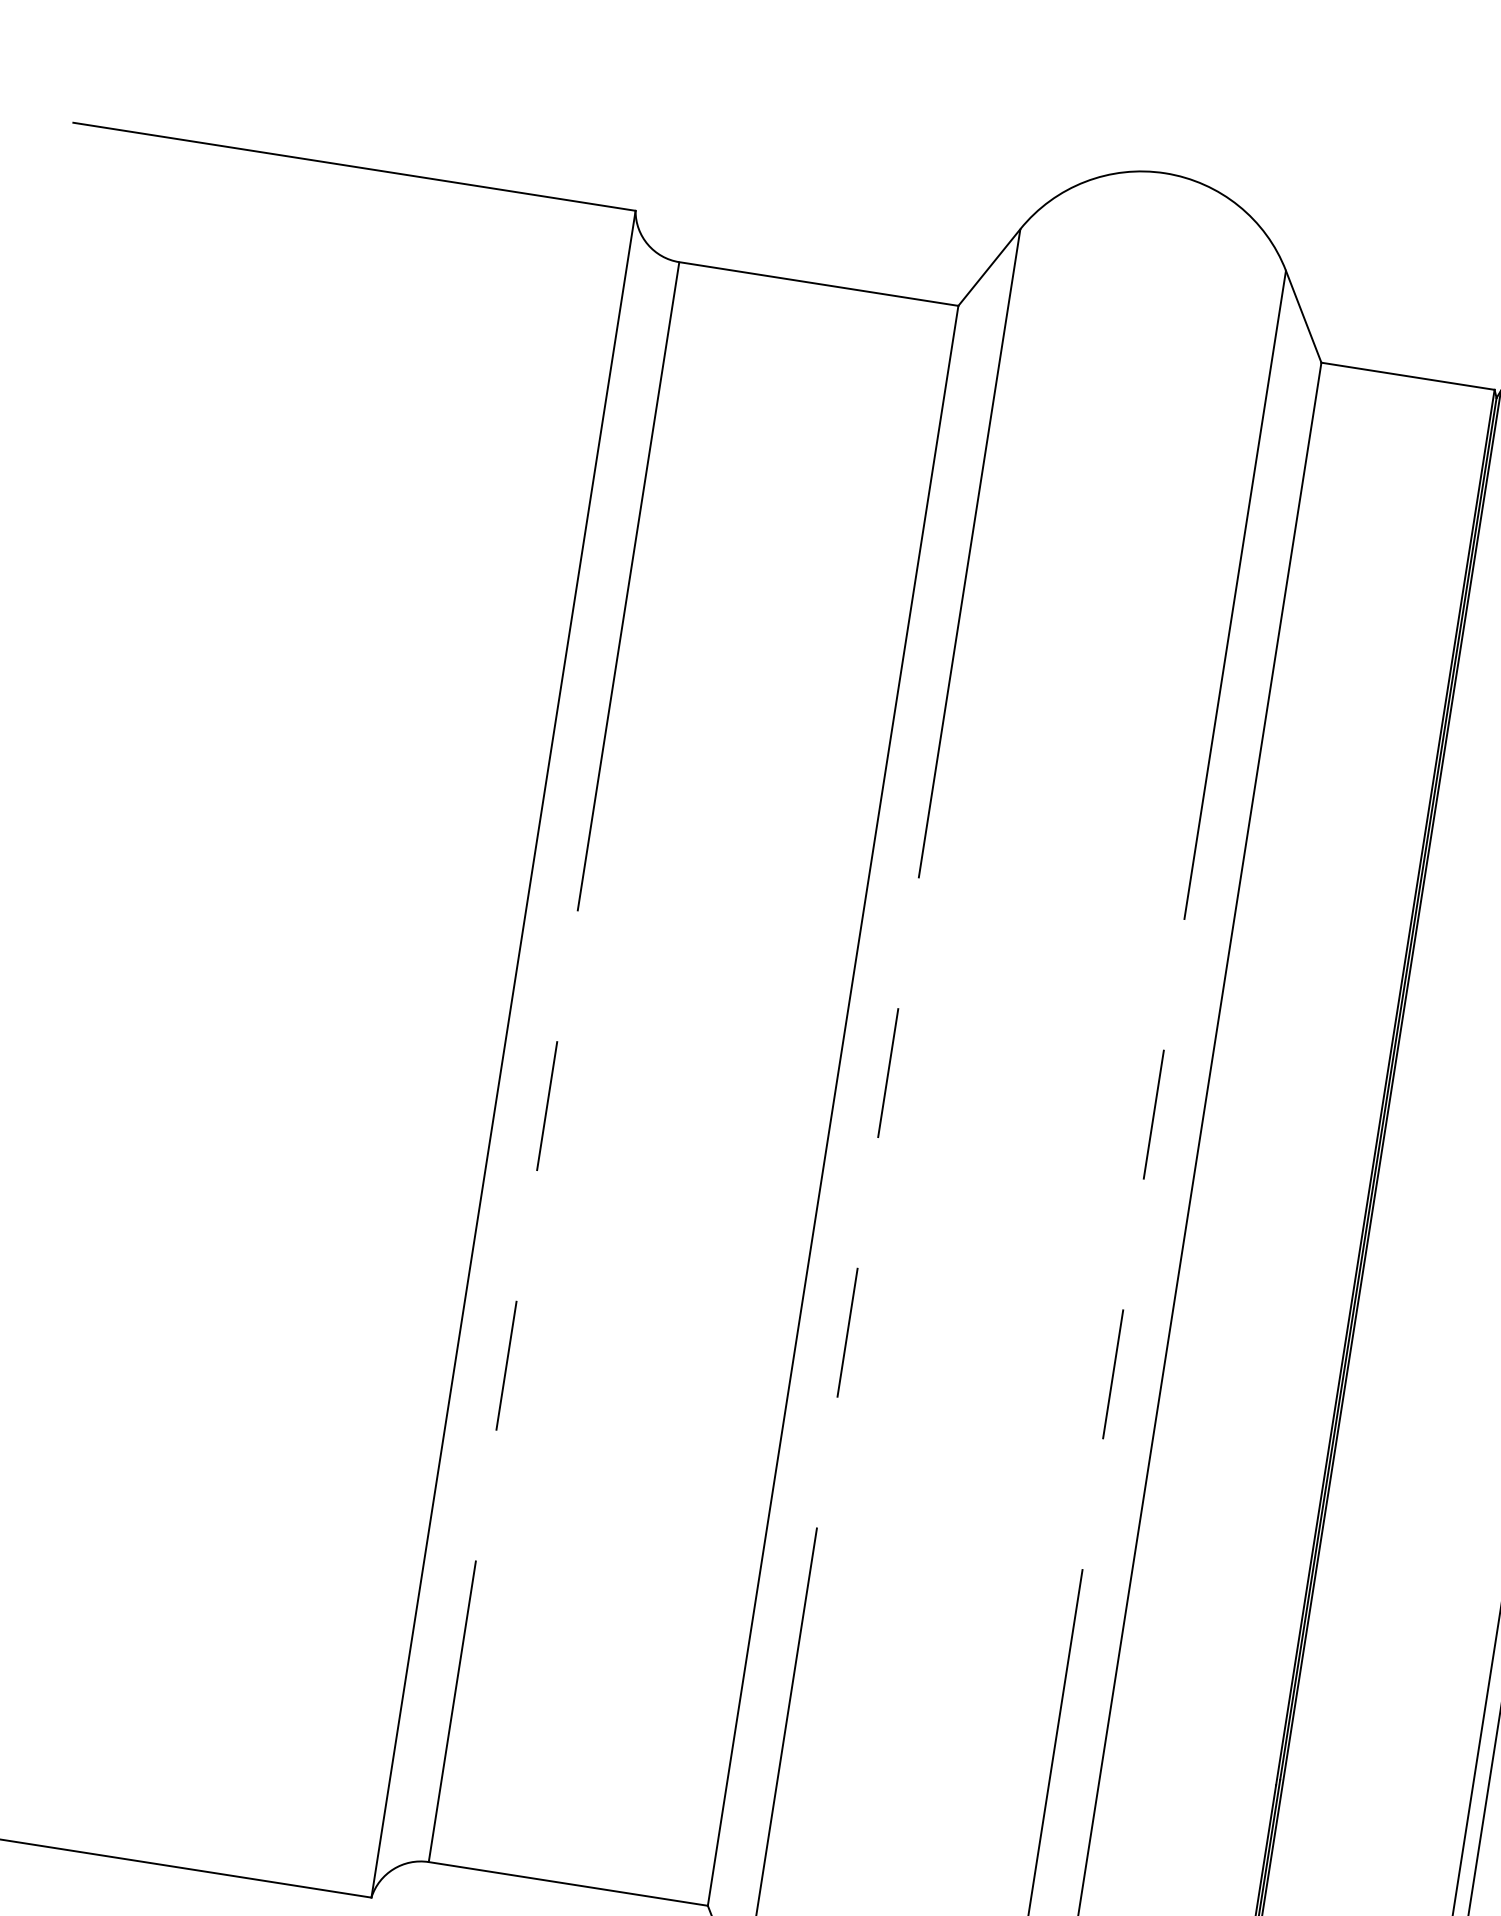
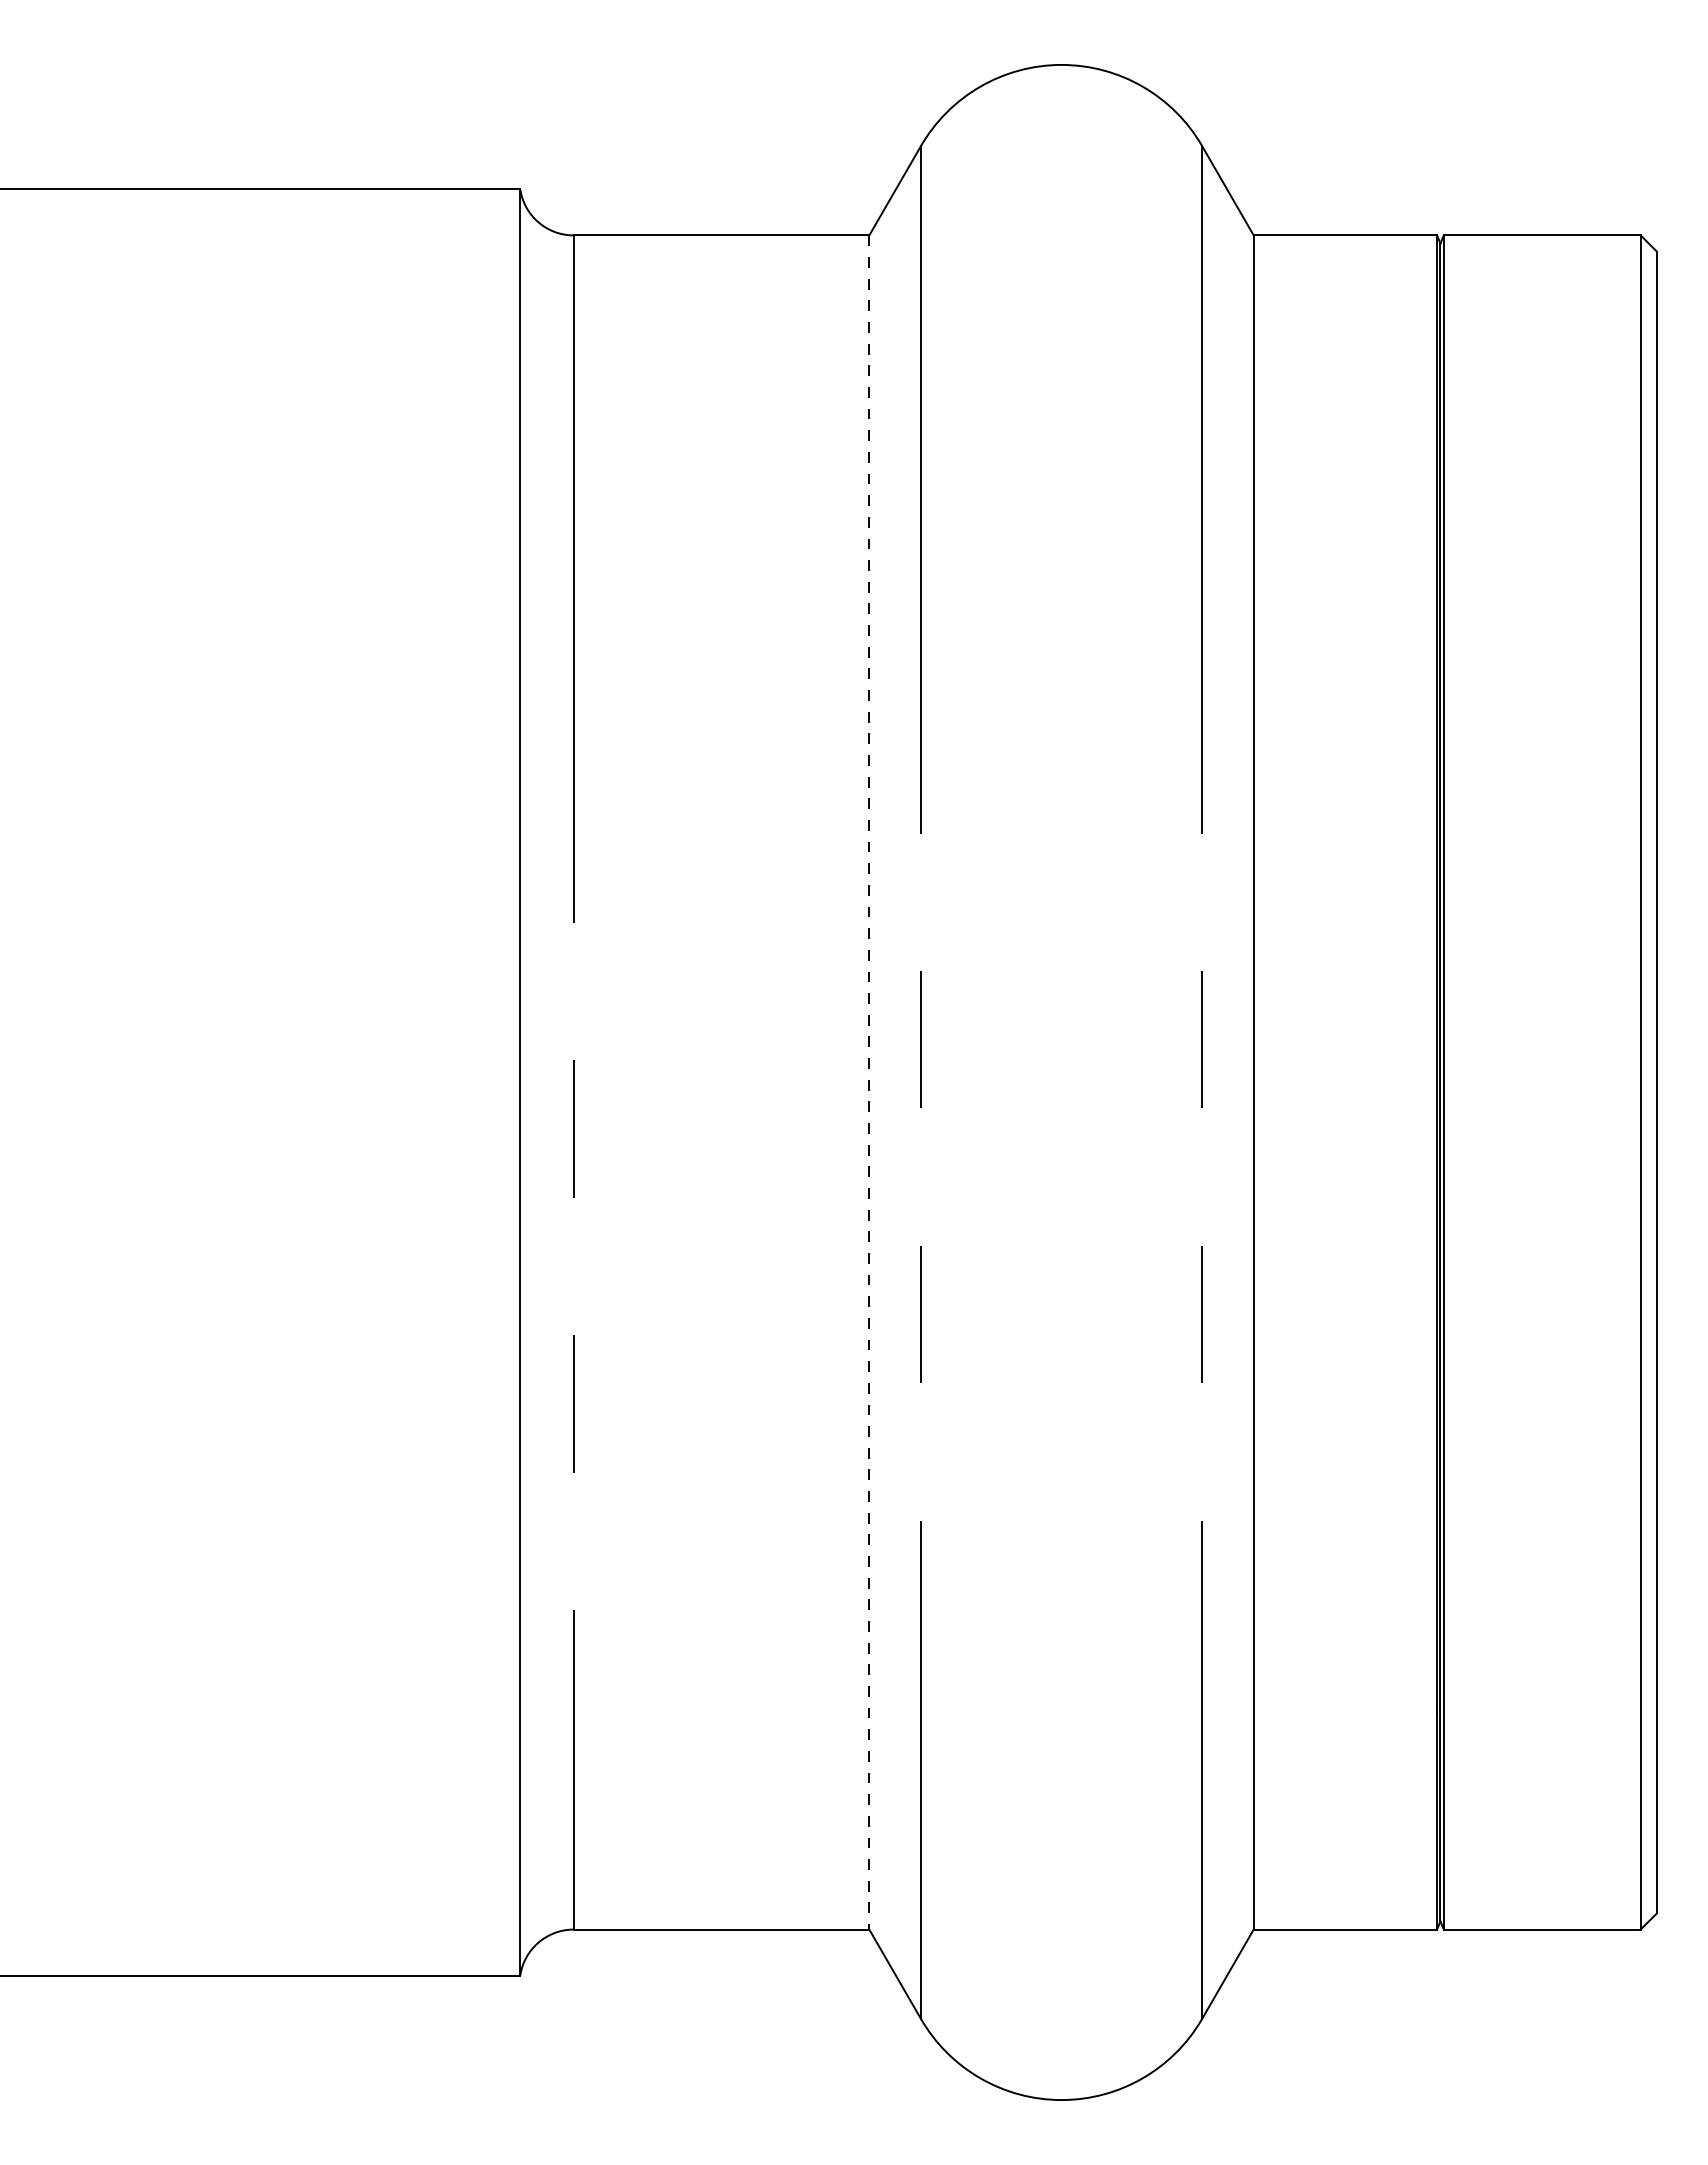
line: (833, 1106) -> (869, 1083), solid -> dashed

